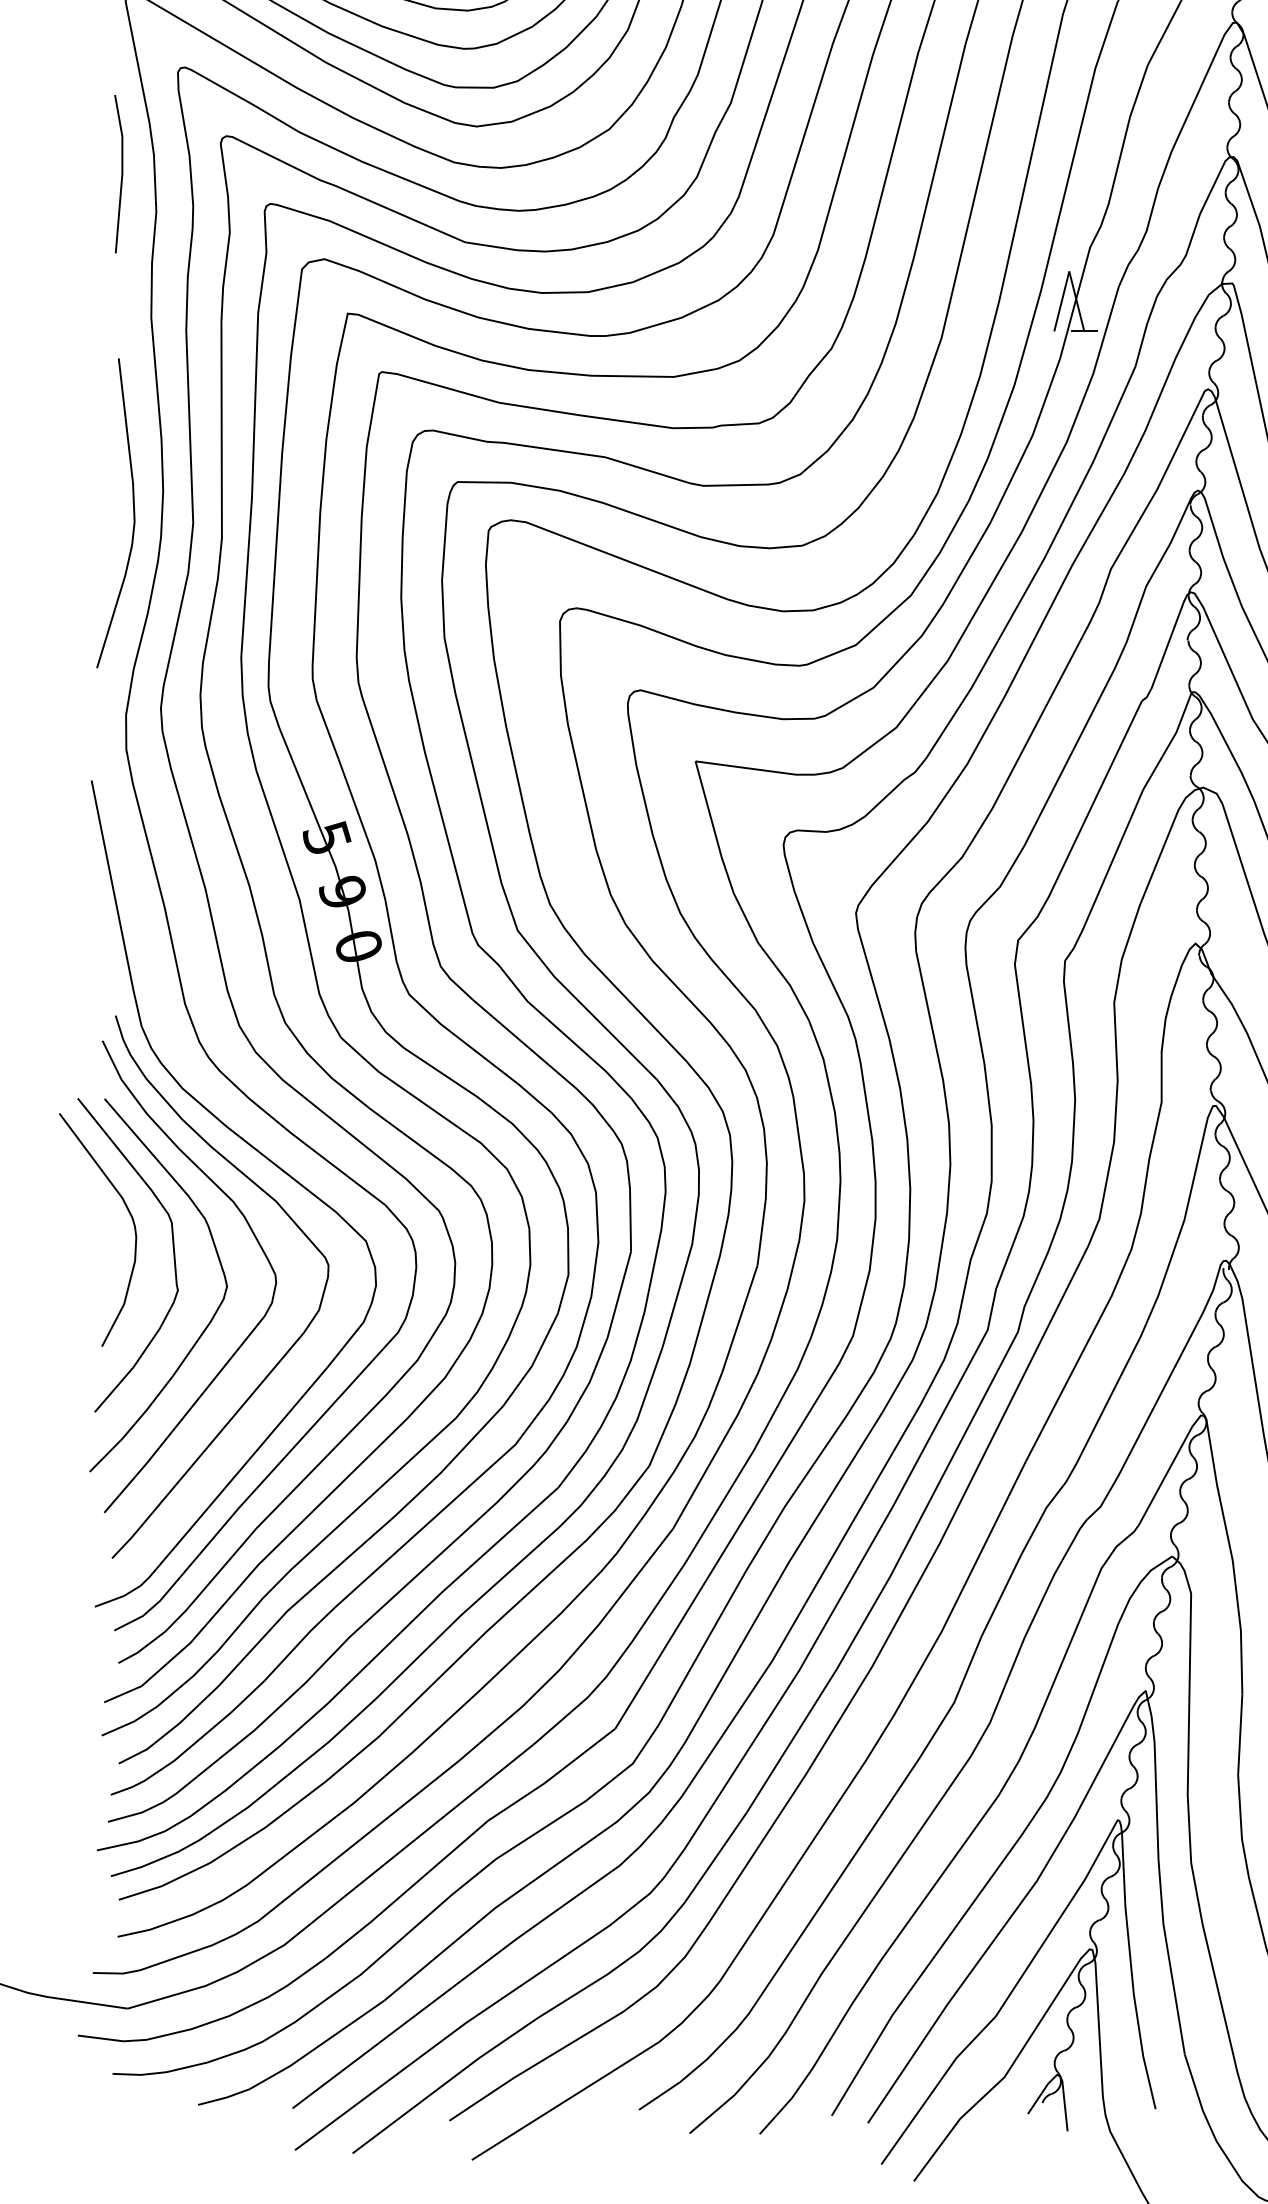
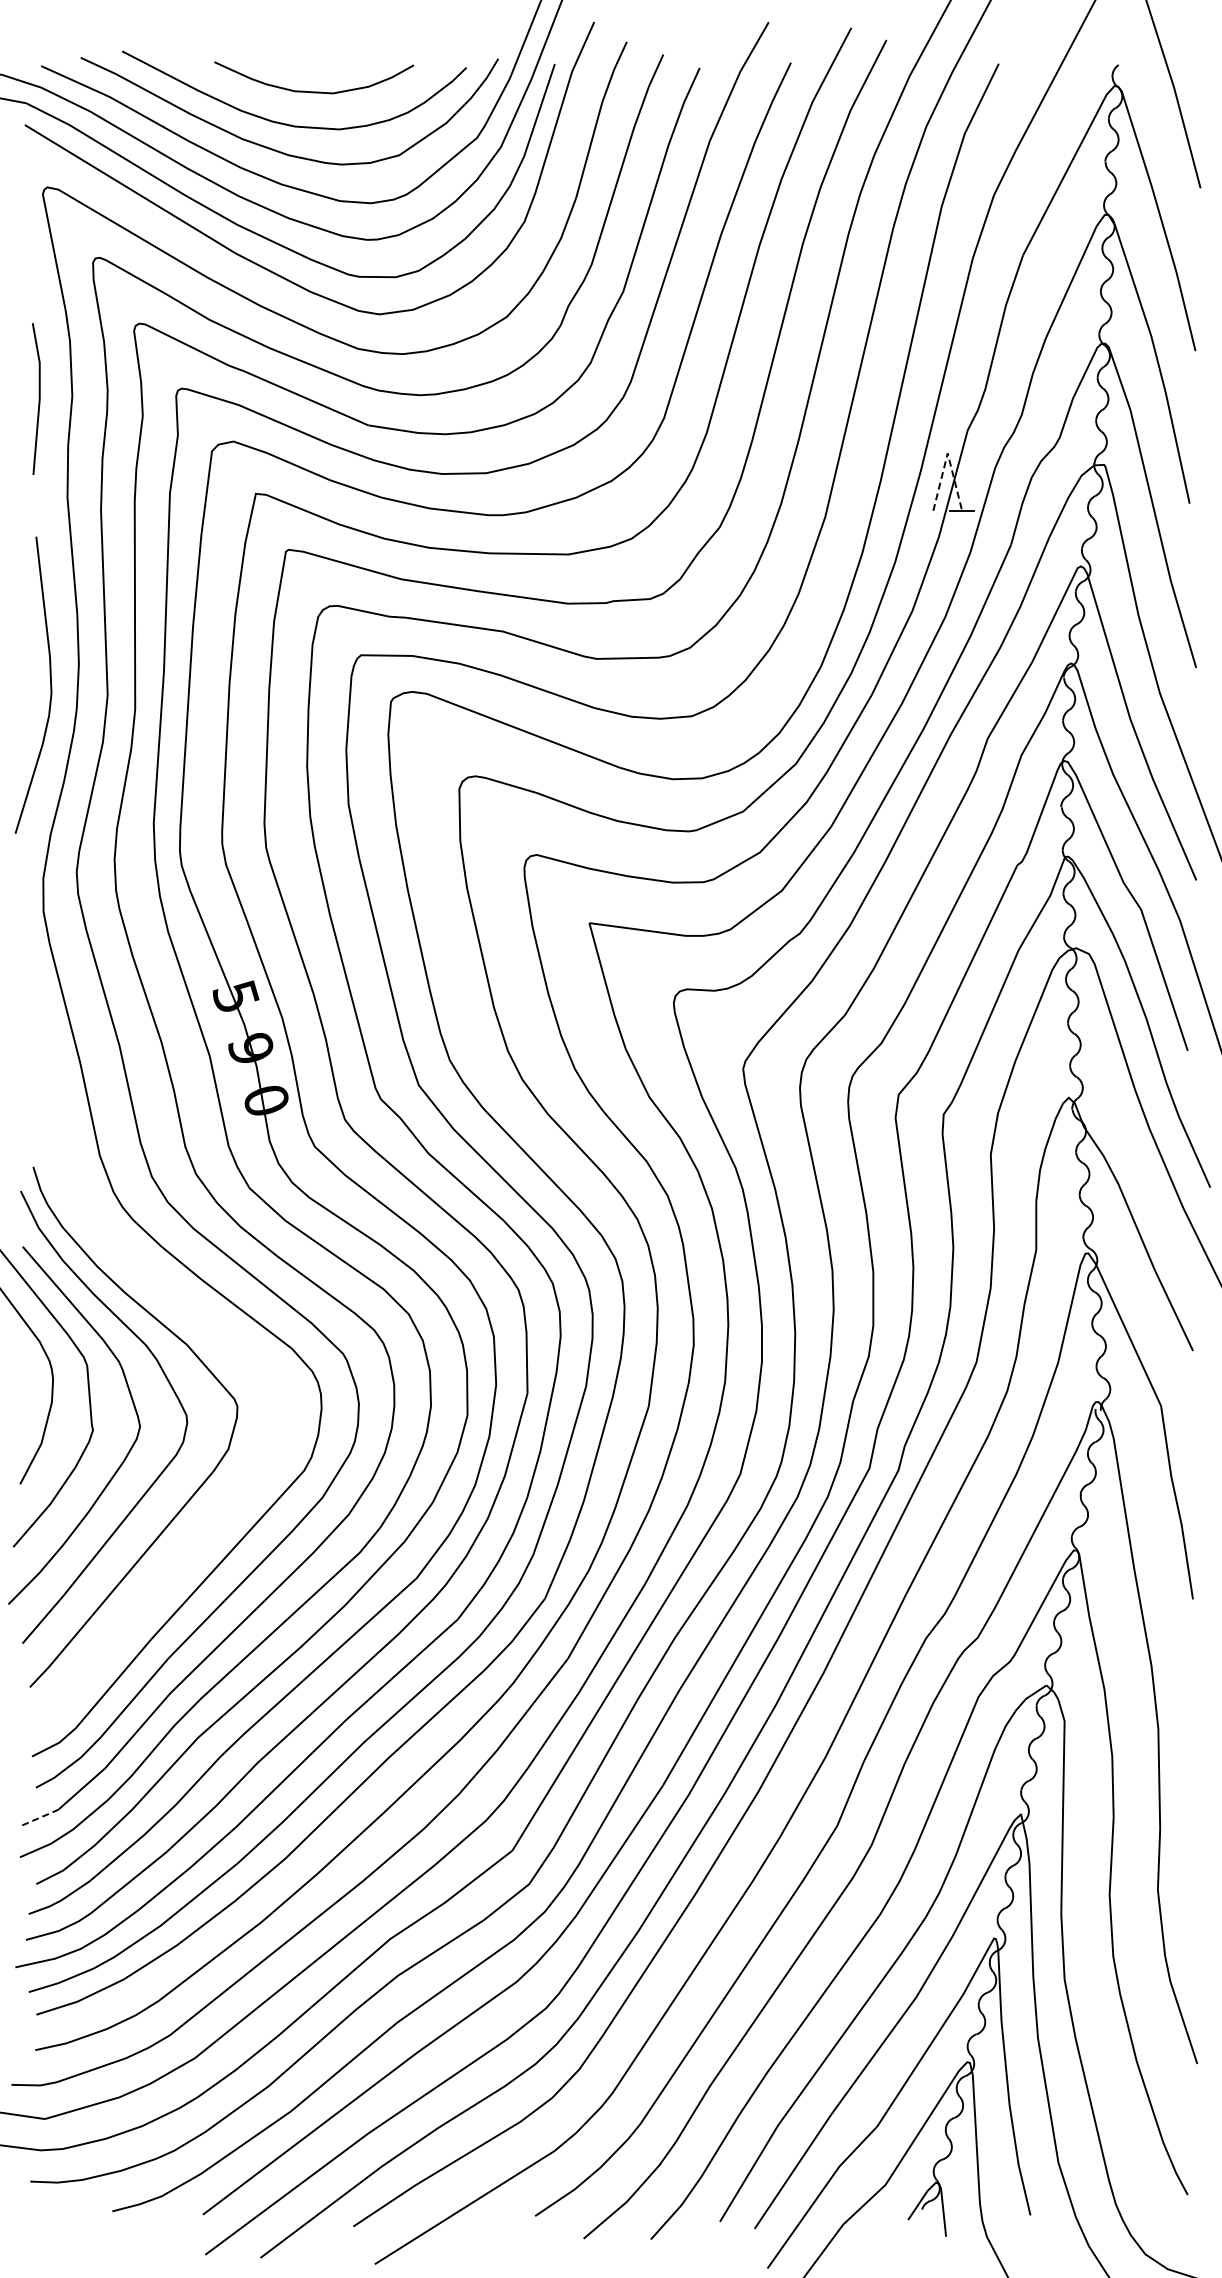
line: (121, 173) -> (38, 398), moved
line: (1069, 271) -> (947, 453), solid -> dashed
curve: (260, 1154) -> (172, 1300), removed
line: (123, 1694) -> (40, 1817), solid -> dashed

